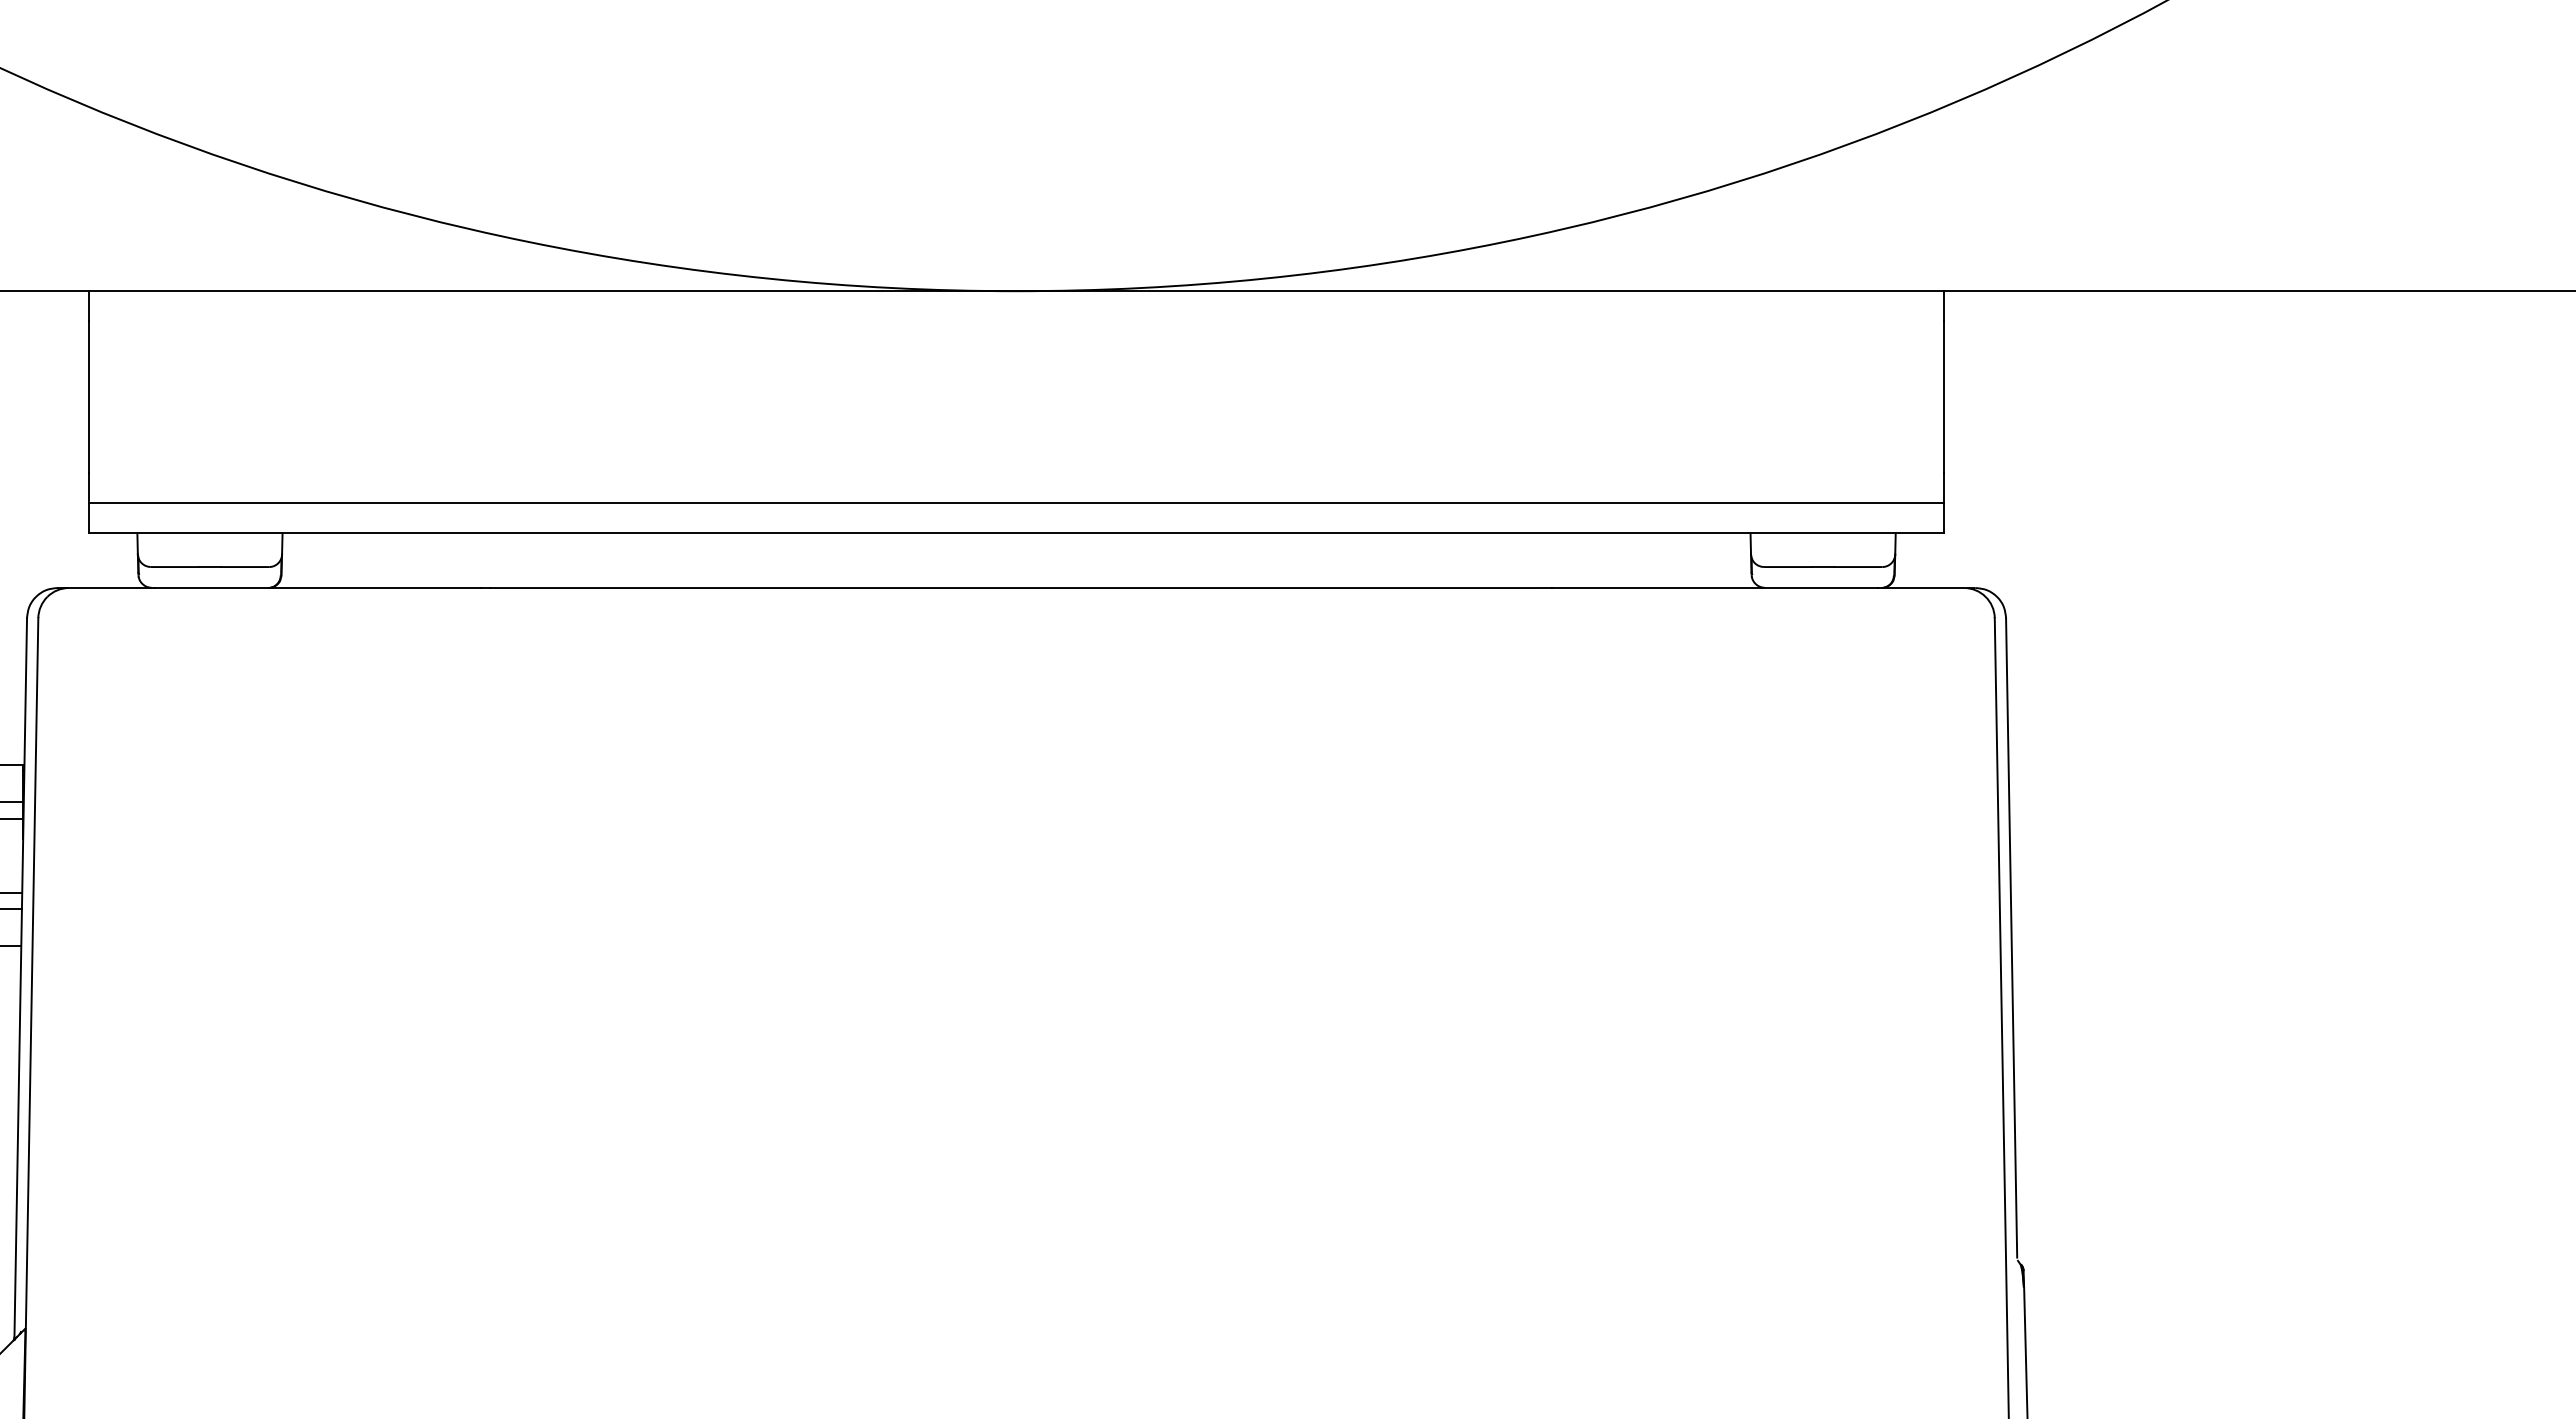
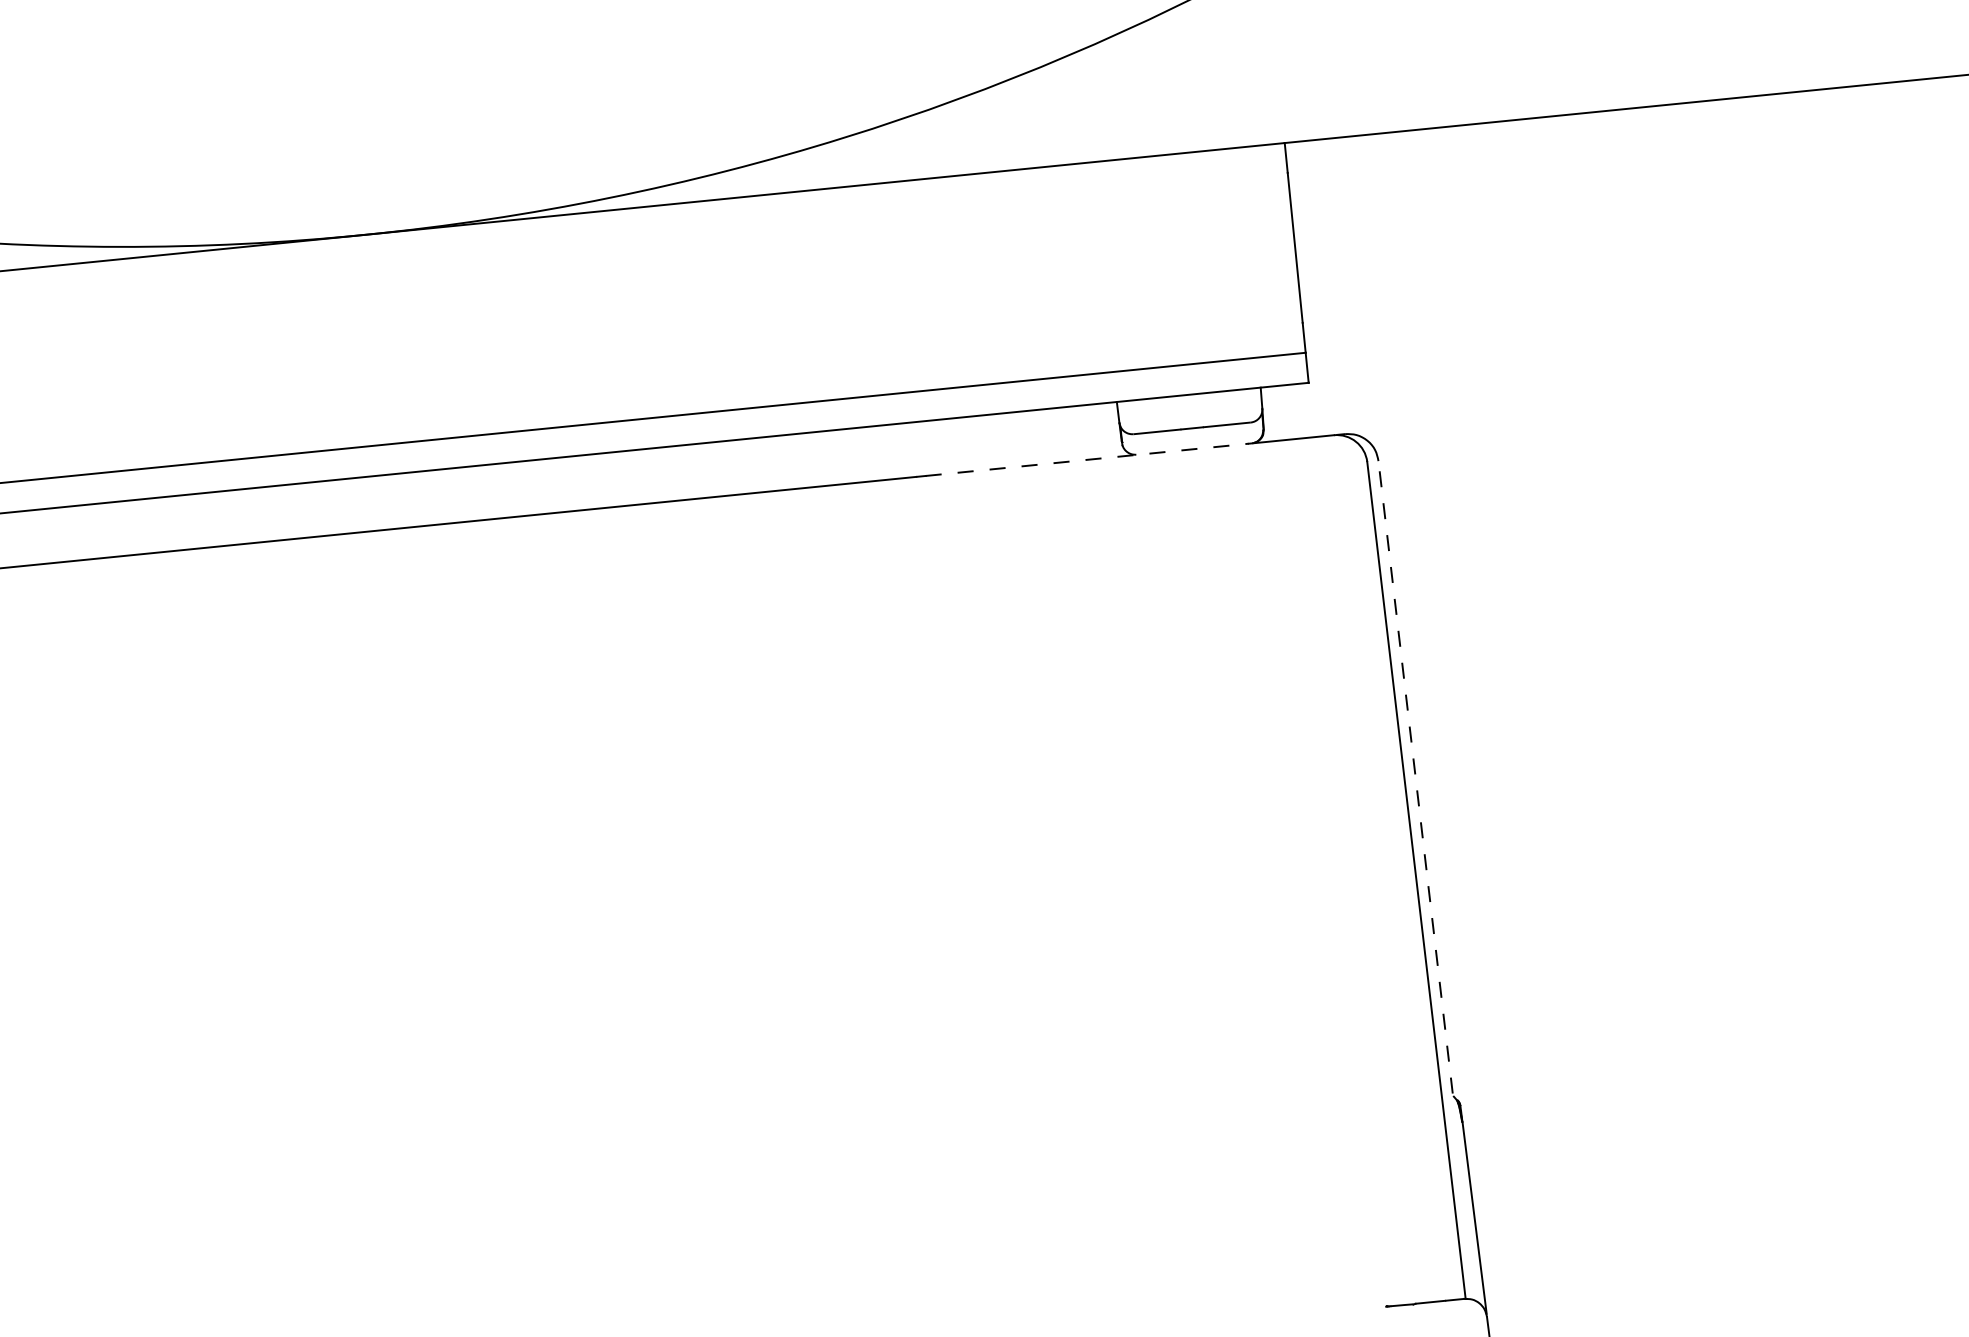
line: (1715, 588) -> (1087, 460), solid -> dashed
line: (2011, 937) -> (1415, 776), solid -> dashed

